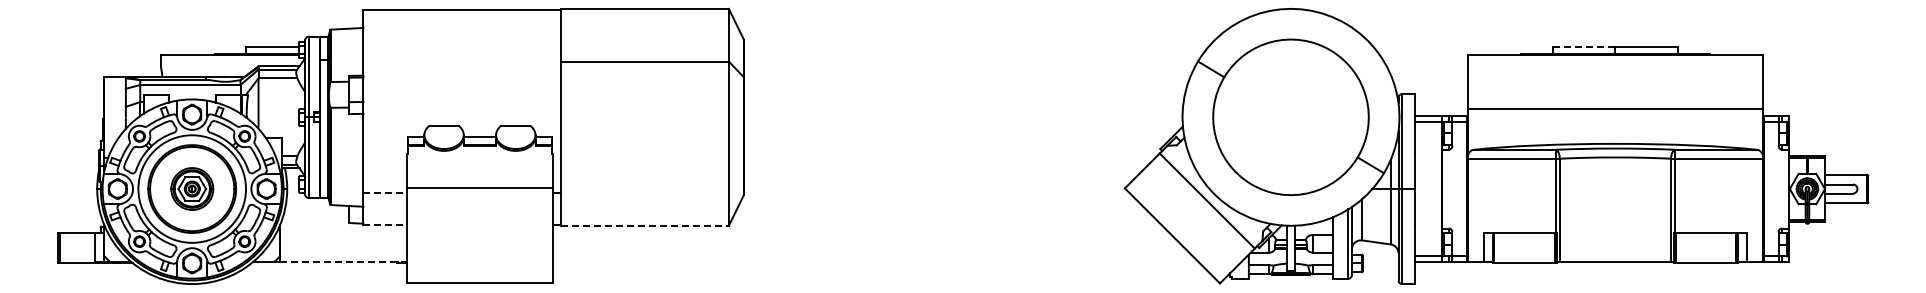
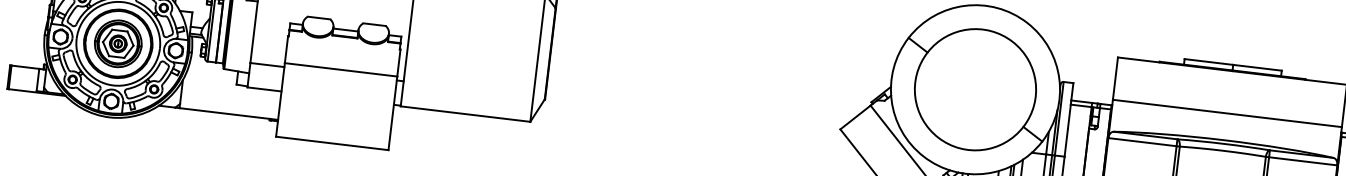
line: (1584, 46) -> (1209, 61), dashed -> solid
part: (192, 188) -> (118, 43), size x1.43
line: (385, 193) -> (267, 65), dashed -> solid
line: (385, 224) -> (264, 89), dashed -> solid
line: (645, 225) -> (465, 113), dashed -> solid
line: (343, 261) -> (228, 113), dashed -> solid

